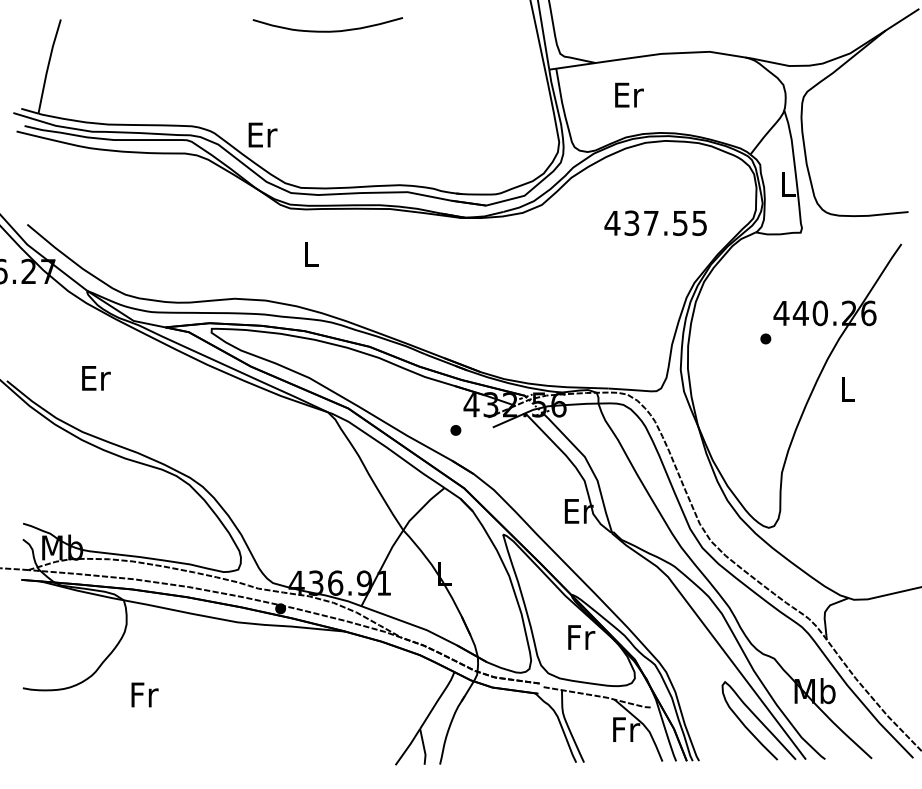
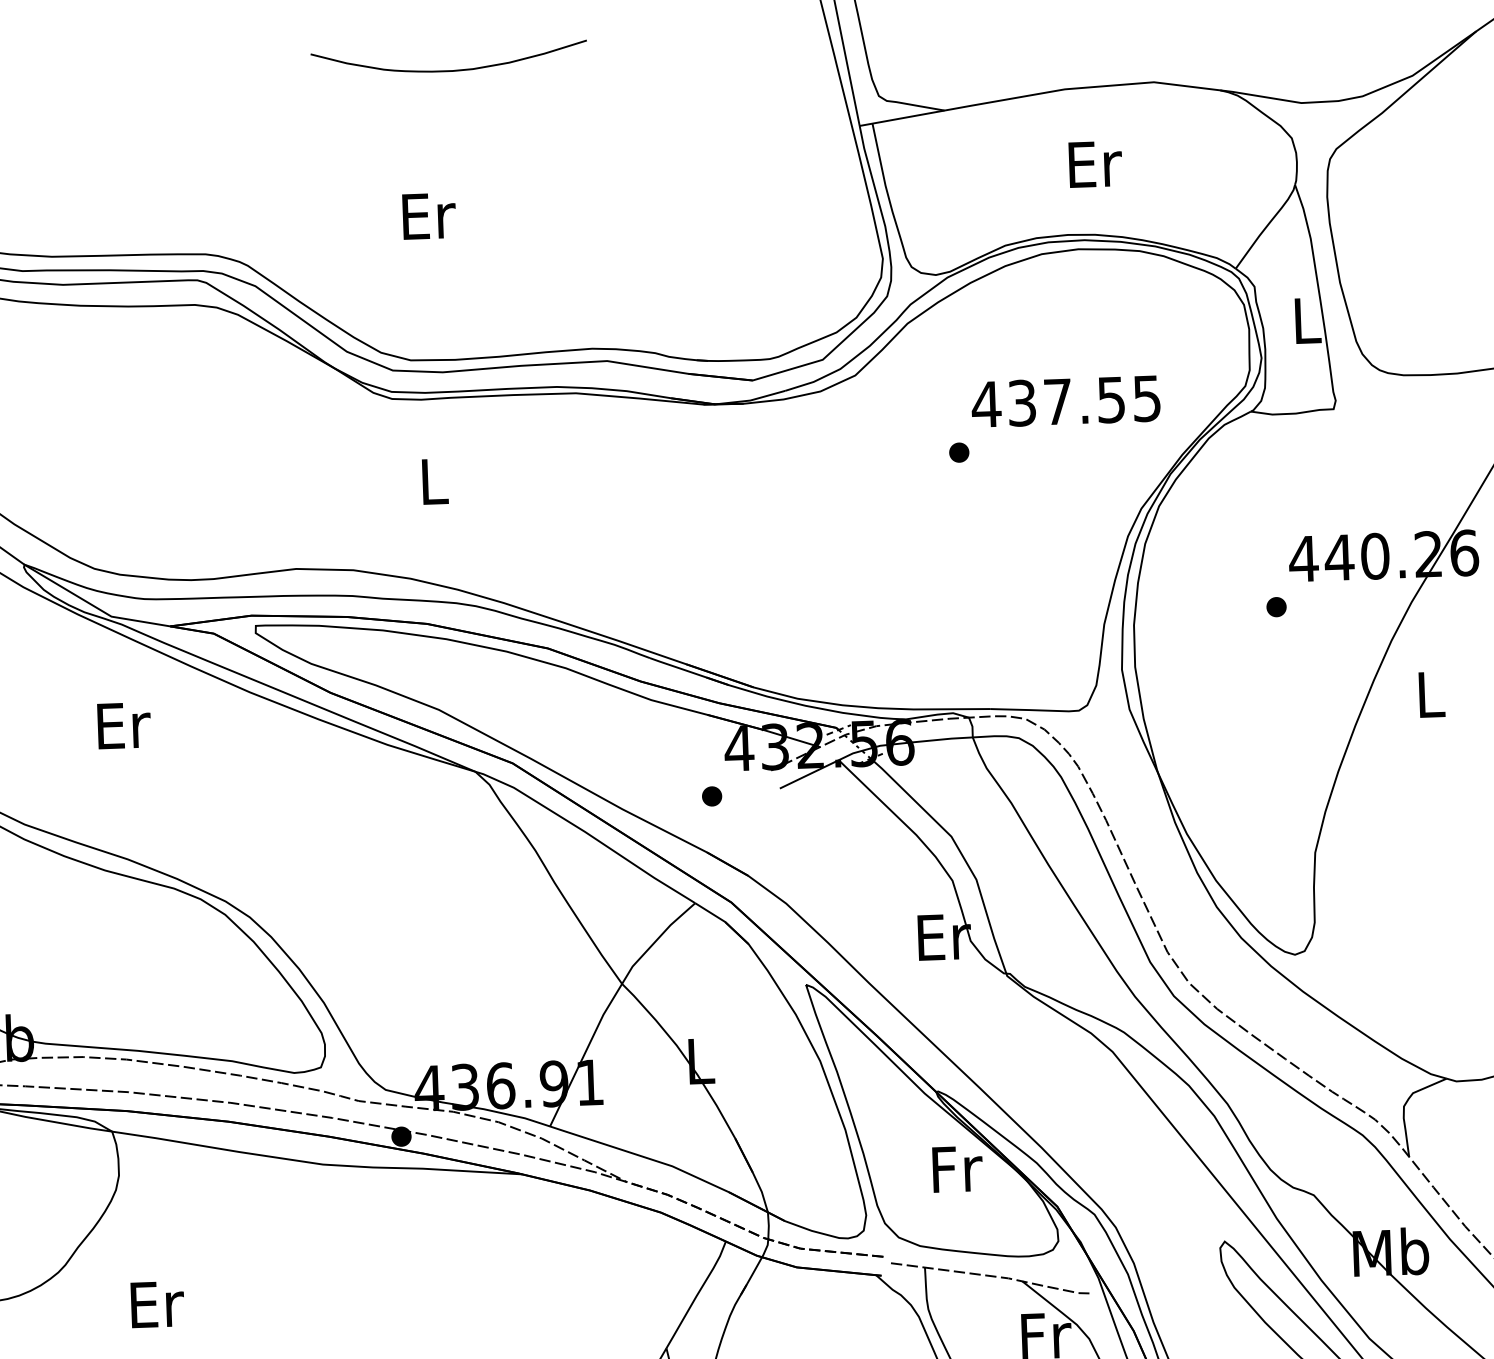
text: (629, 94) -> (1095, 163), moved
text: (262, 134) -> (428, 215), moved
part: (596, 248) -> (958, 452), added
text: (96, 378) -> (124, 725), moved
text: (144, 694) -> (156, 1303), Fr -> Er

